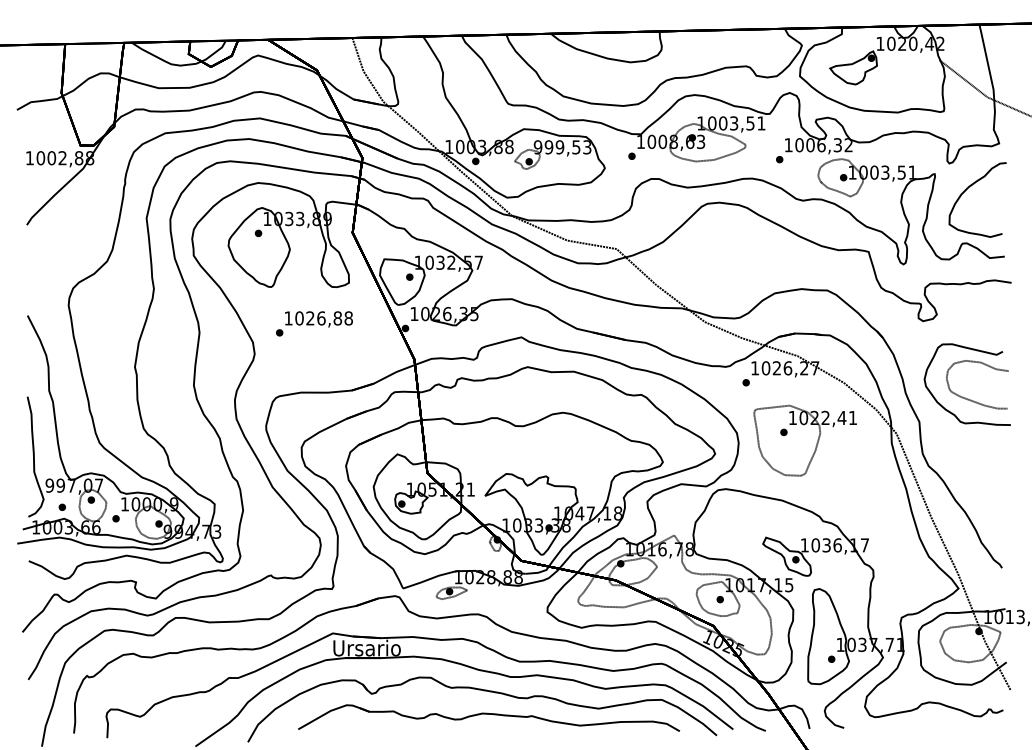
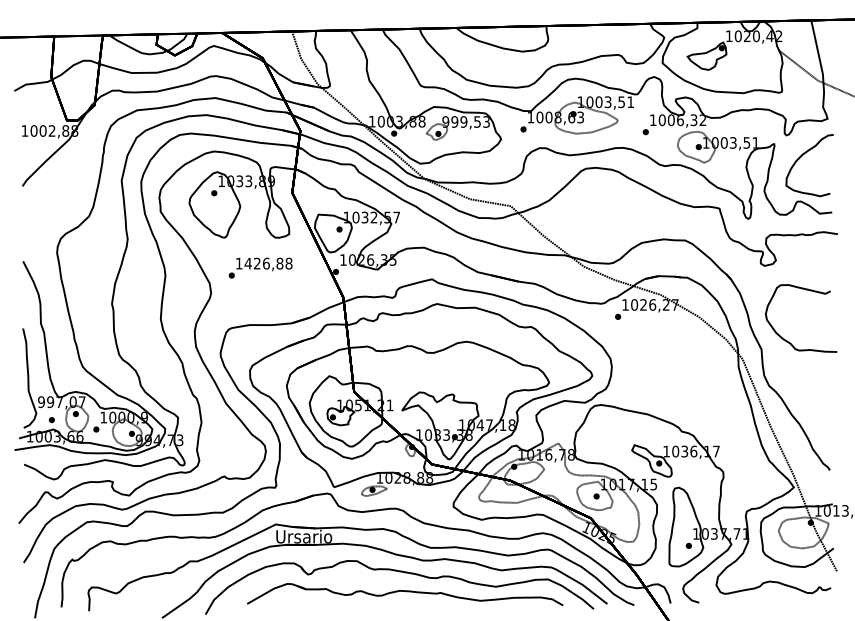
text: (299, 318) -> (248, 263), 1026,88 -> 1426,88
curve: (971, 399) -> (804, 330), removed
part: (804, 440) -> (666, 364), removed

